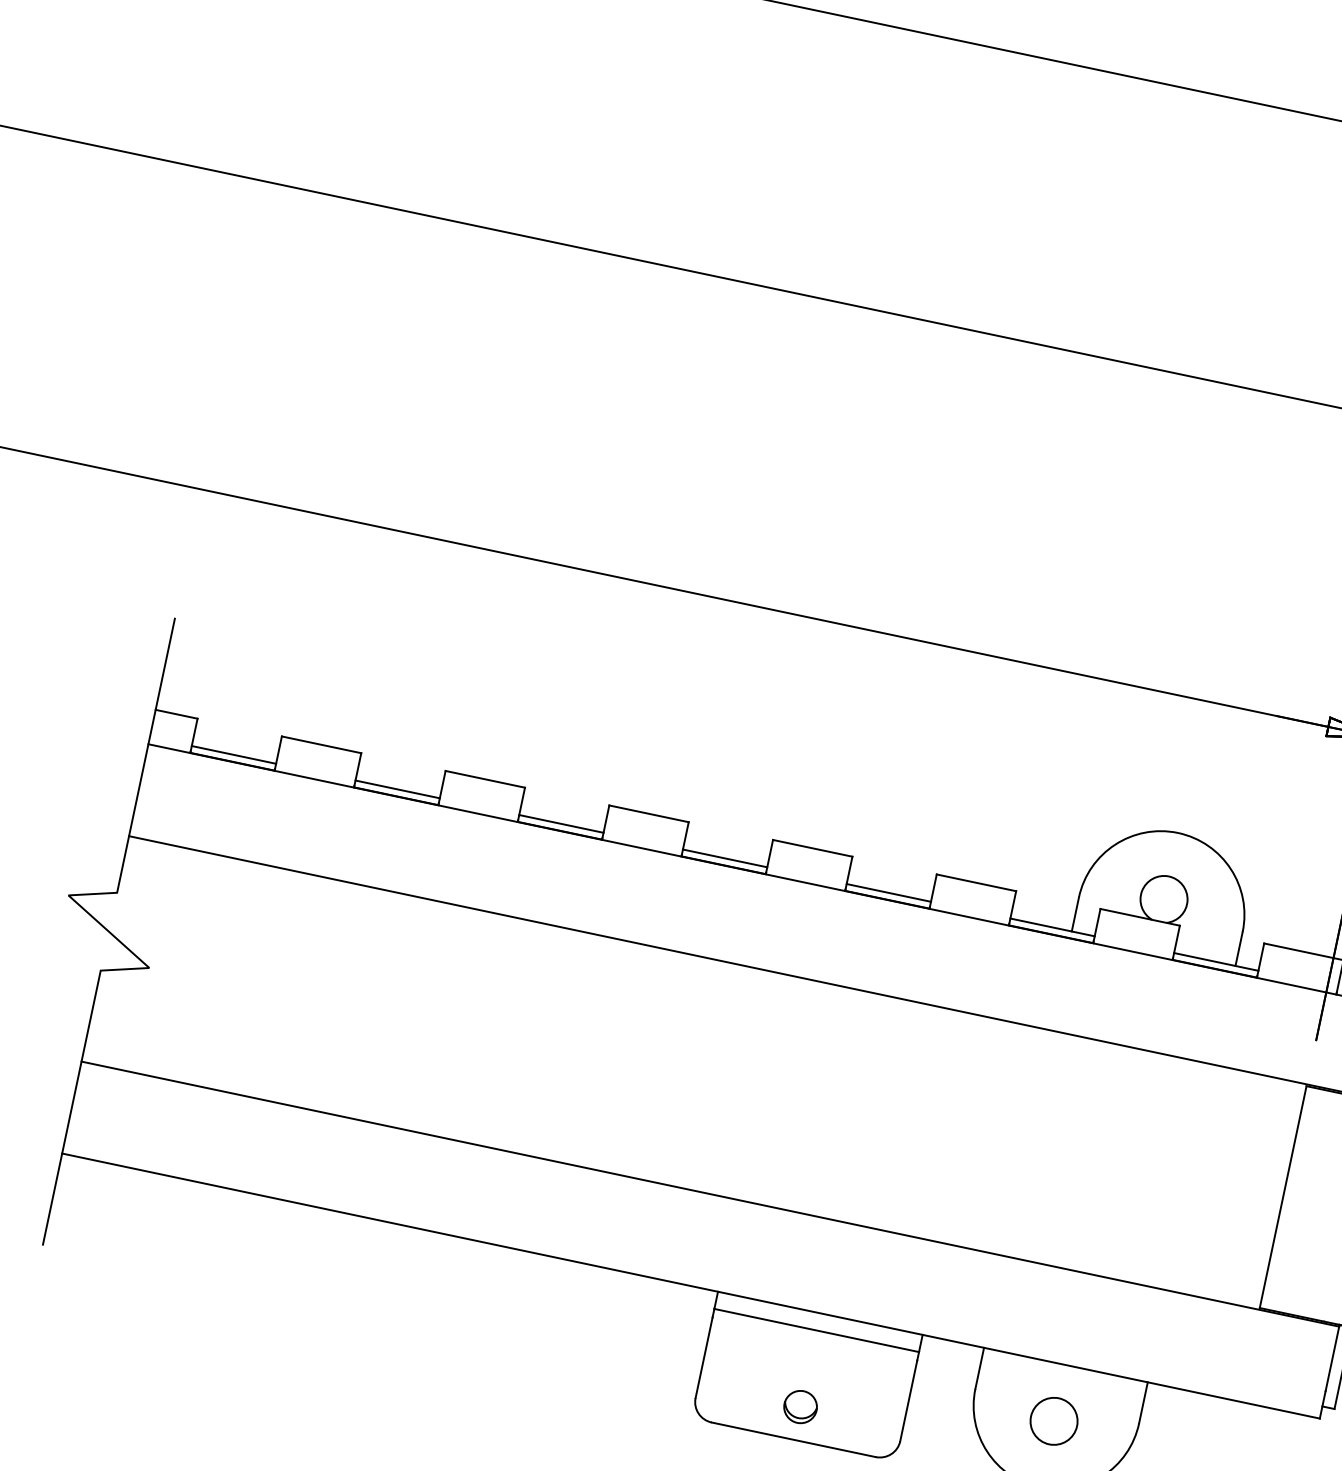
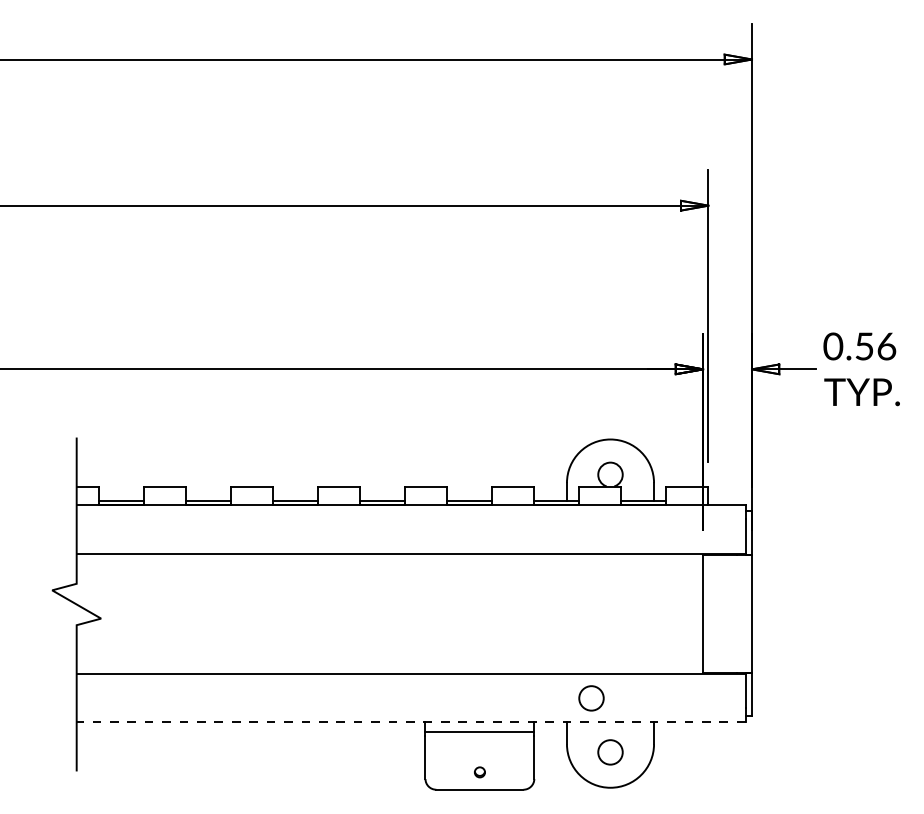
line: (689, 1285) -> (410, 722), solid -> dashed
circle: (1039, 1312) -> (591, 698), added
part: (799, 1407) -> (479, 772), size x0.6

